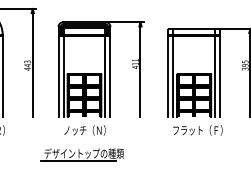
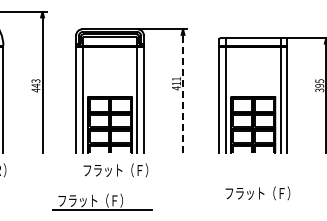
line: (140, 71) -> (183, 93), solid -> dashed
text: (88, 130) -> (115, 170), ノッチ（Ｎ） -> フラット（Ｆ）
text: (197, 130) -> (257, 193), moved
text: (84, 153) -> (109, 200), デザイントップの種類 -> フラット（Ｆ）

